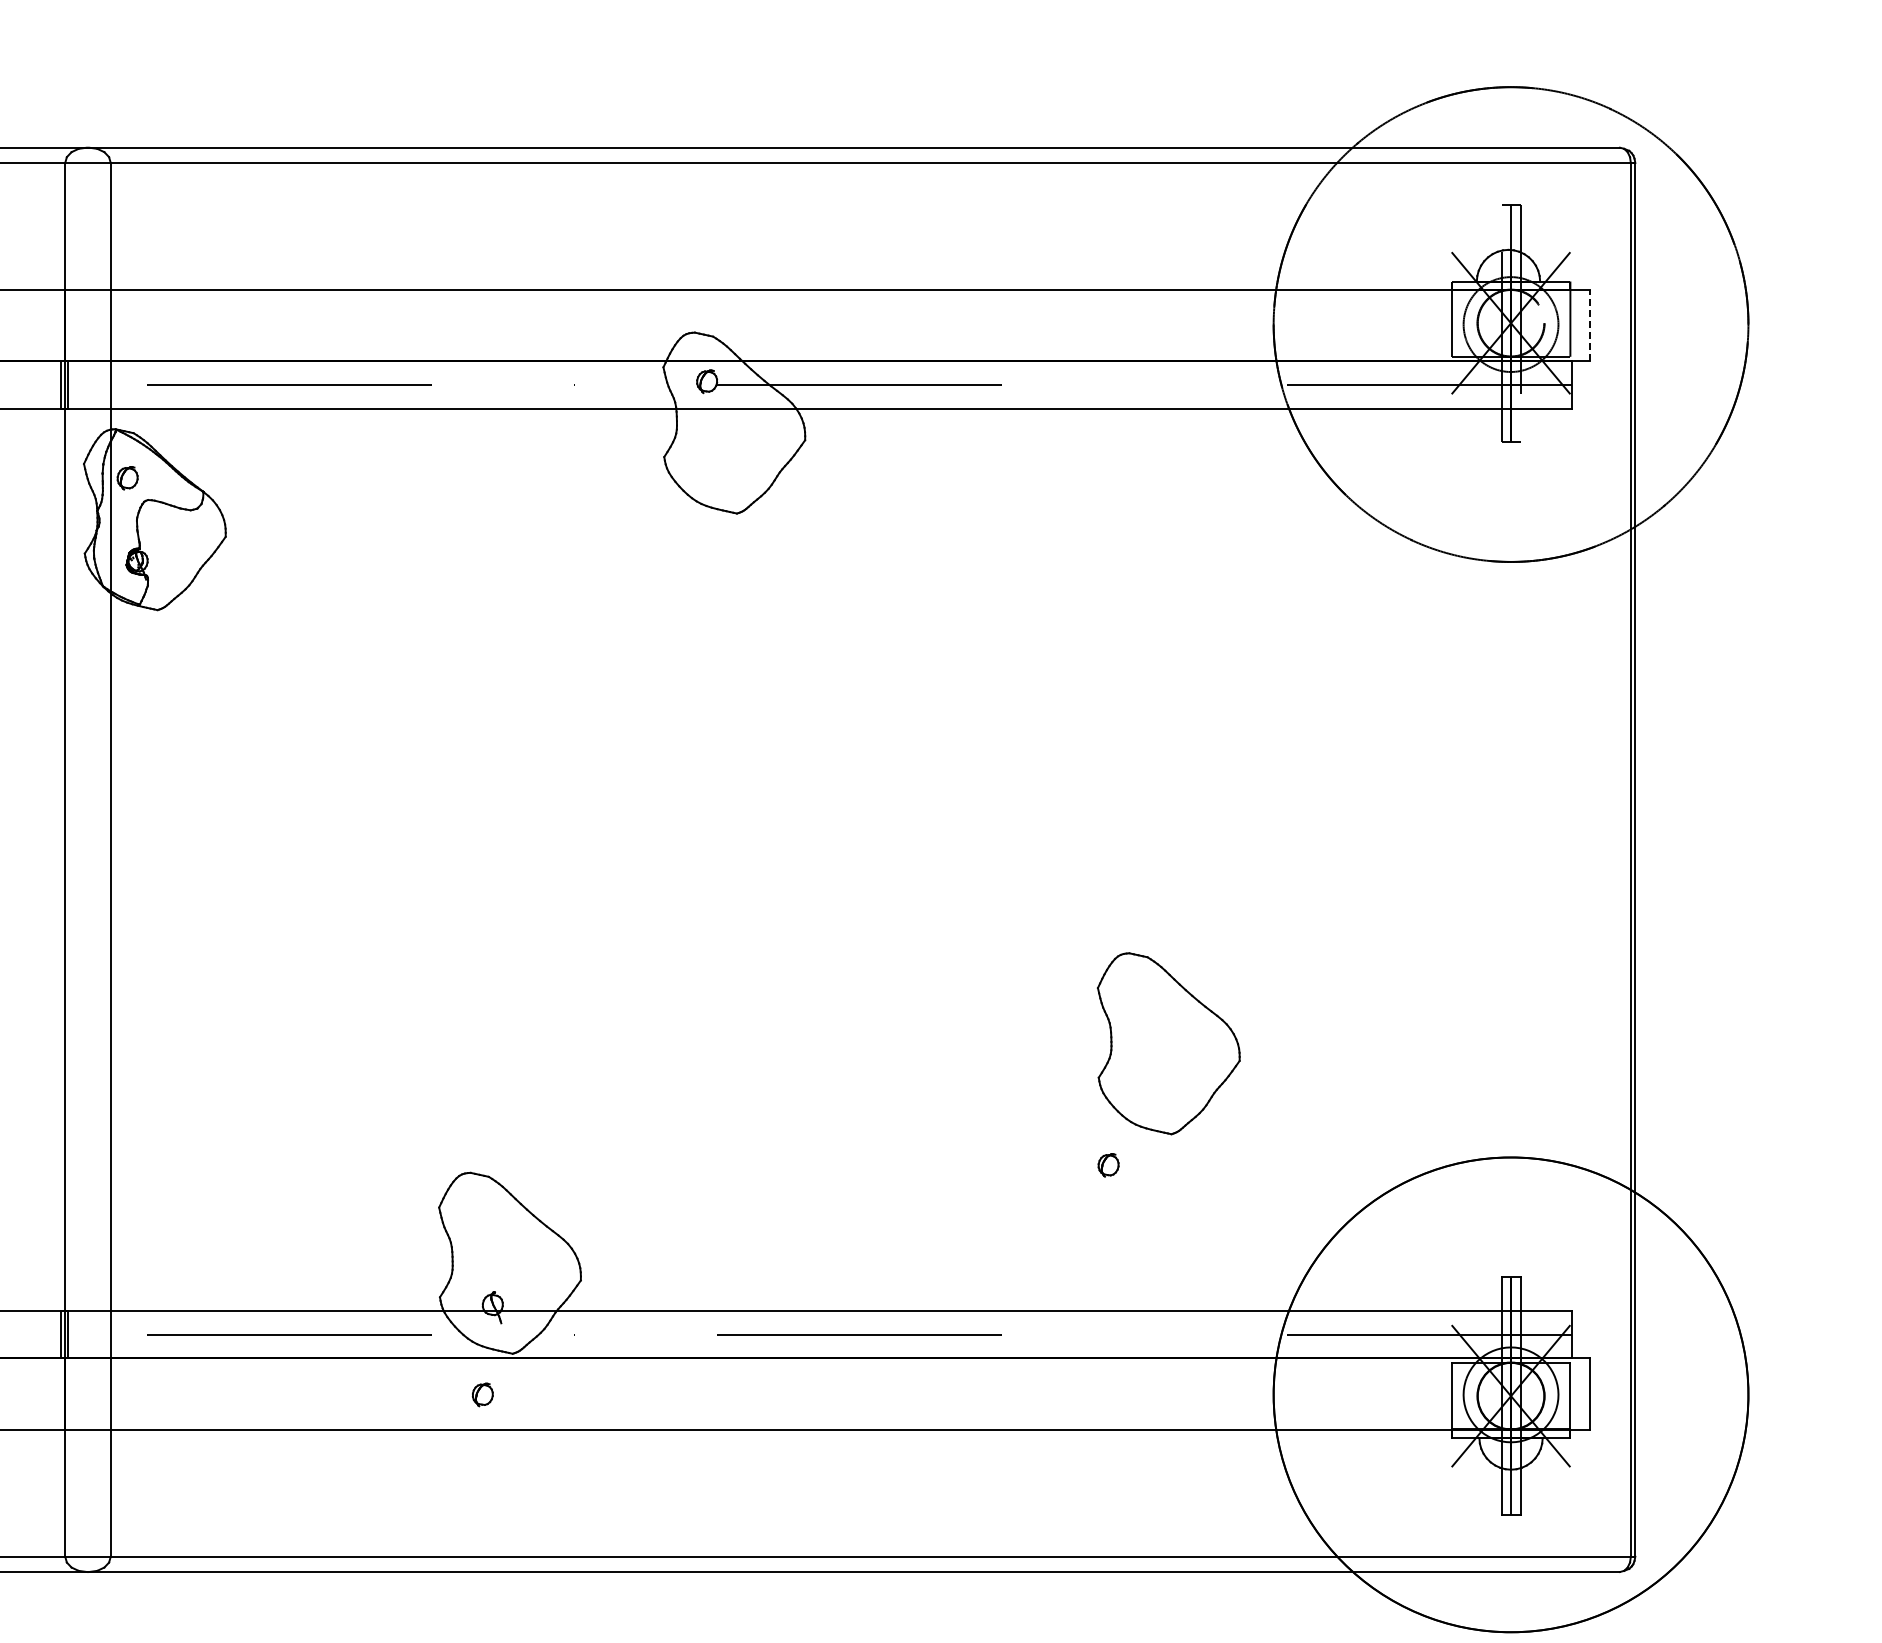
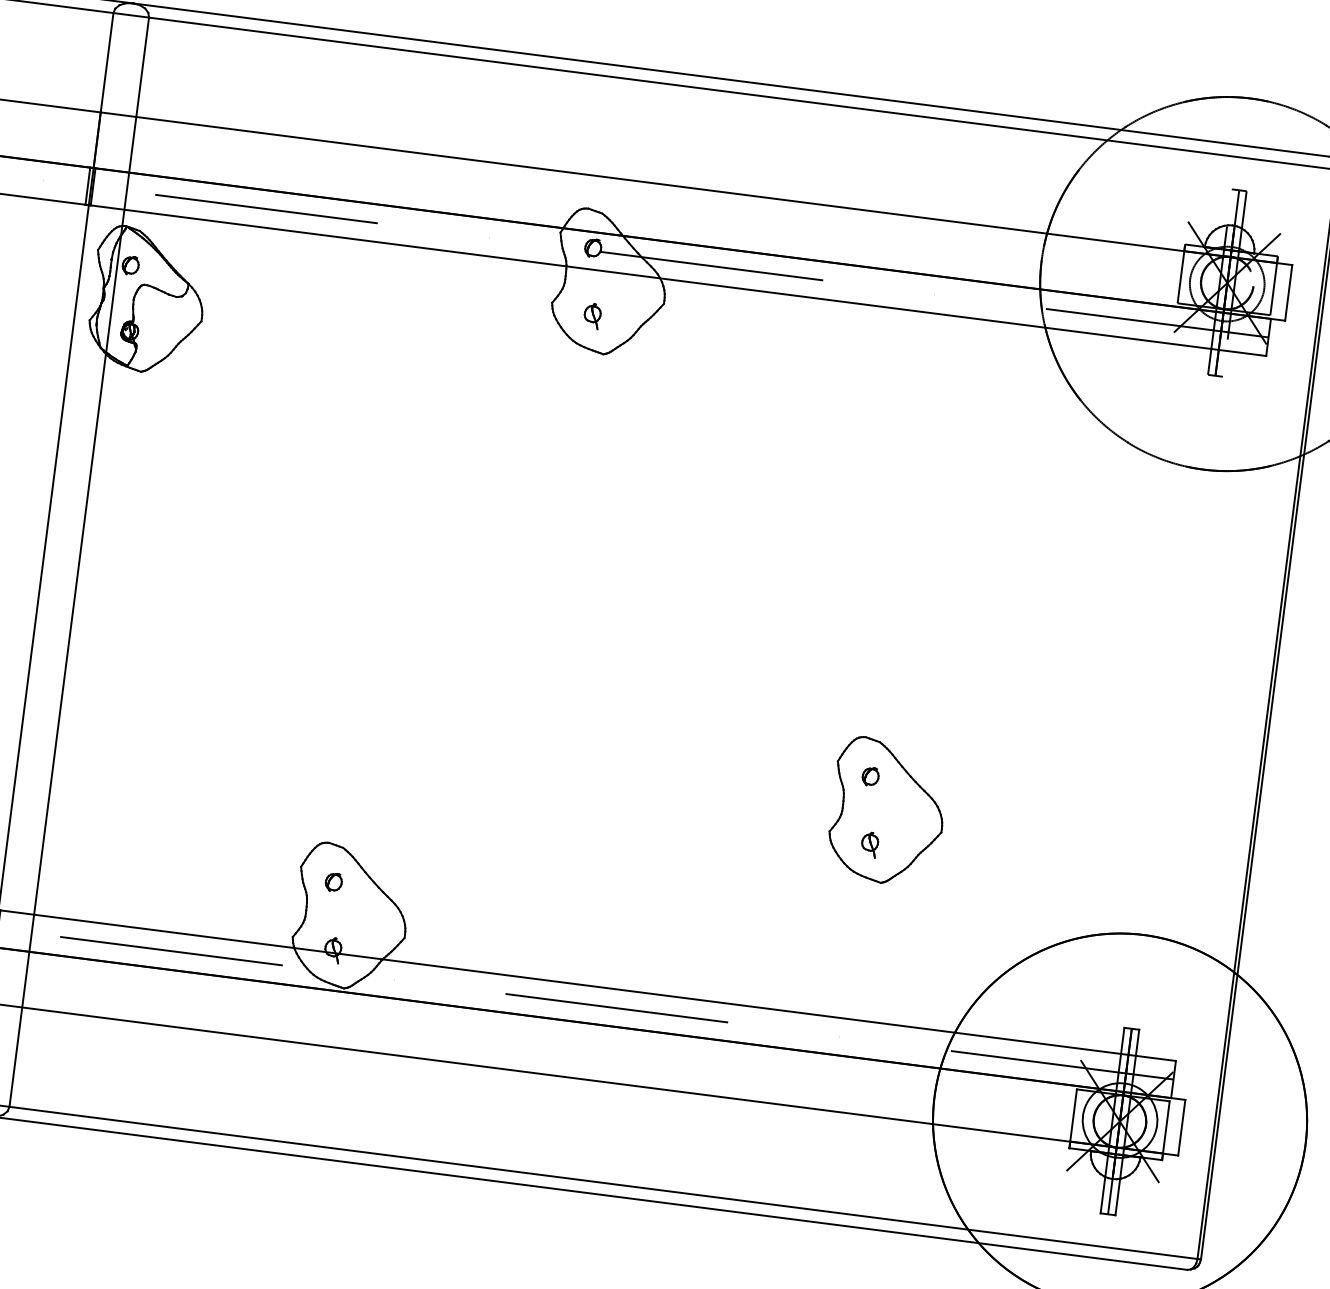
line: (1589, 325) -> (1288, 292), dashed -> solid
part: (717, 467) -> (592, 316), added
part: (1151, 1087) -> (869, 844), added
part: (1108, 1165) -> (870, 776), moved
part: (482, 1394) -> (333, 882), moved

